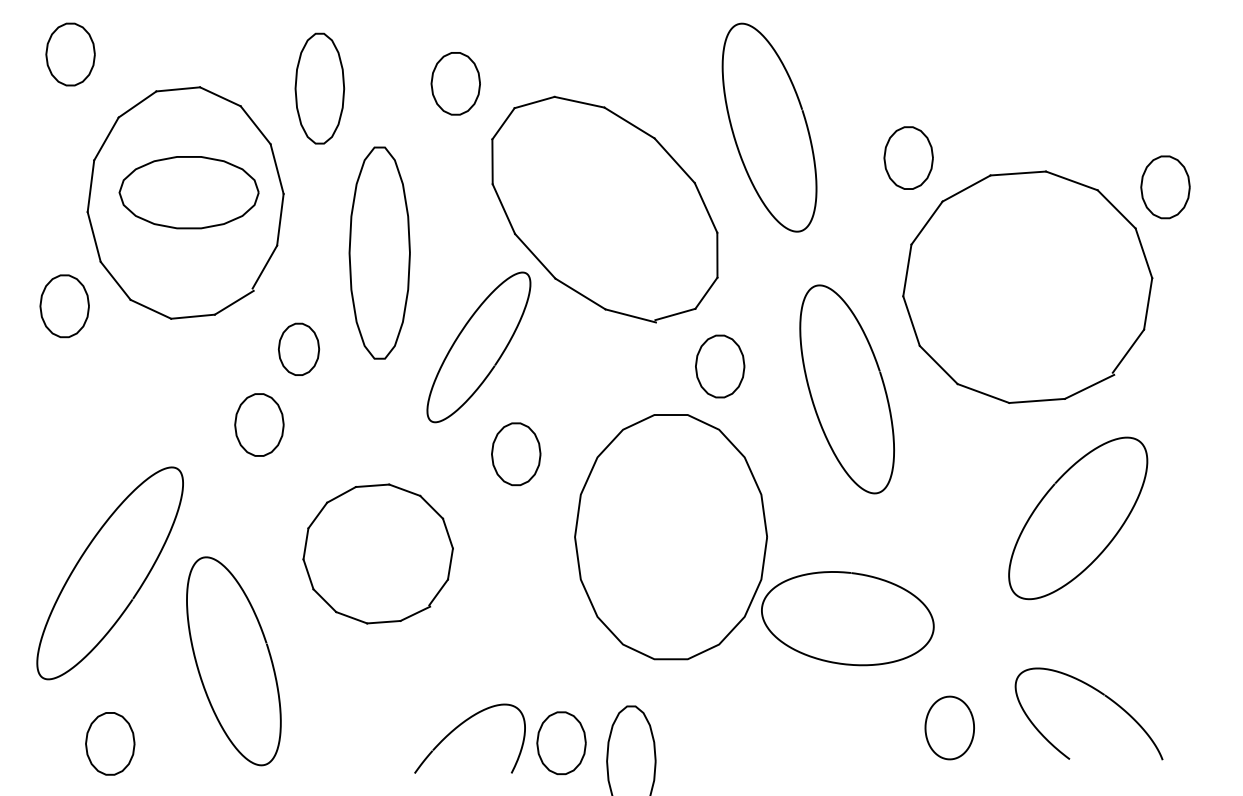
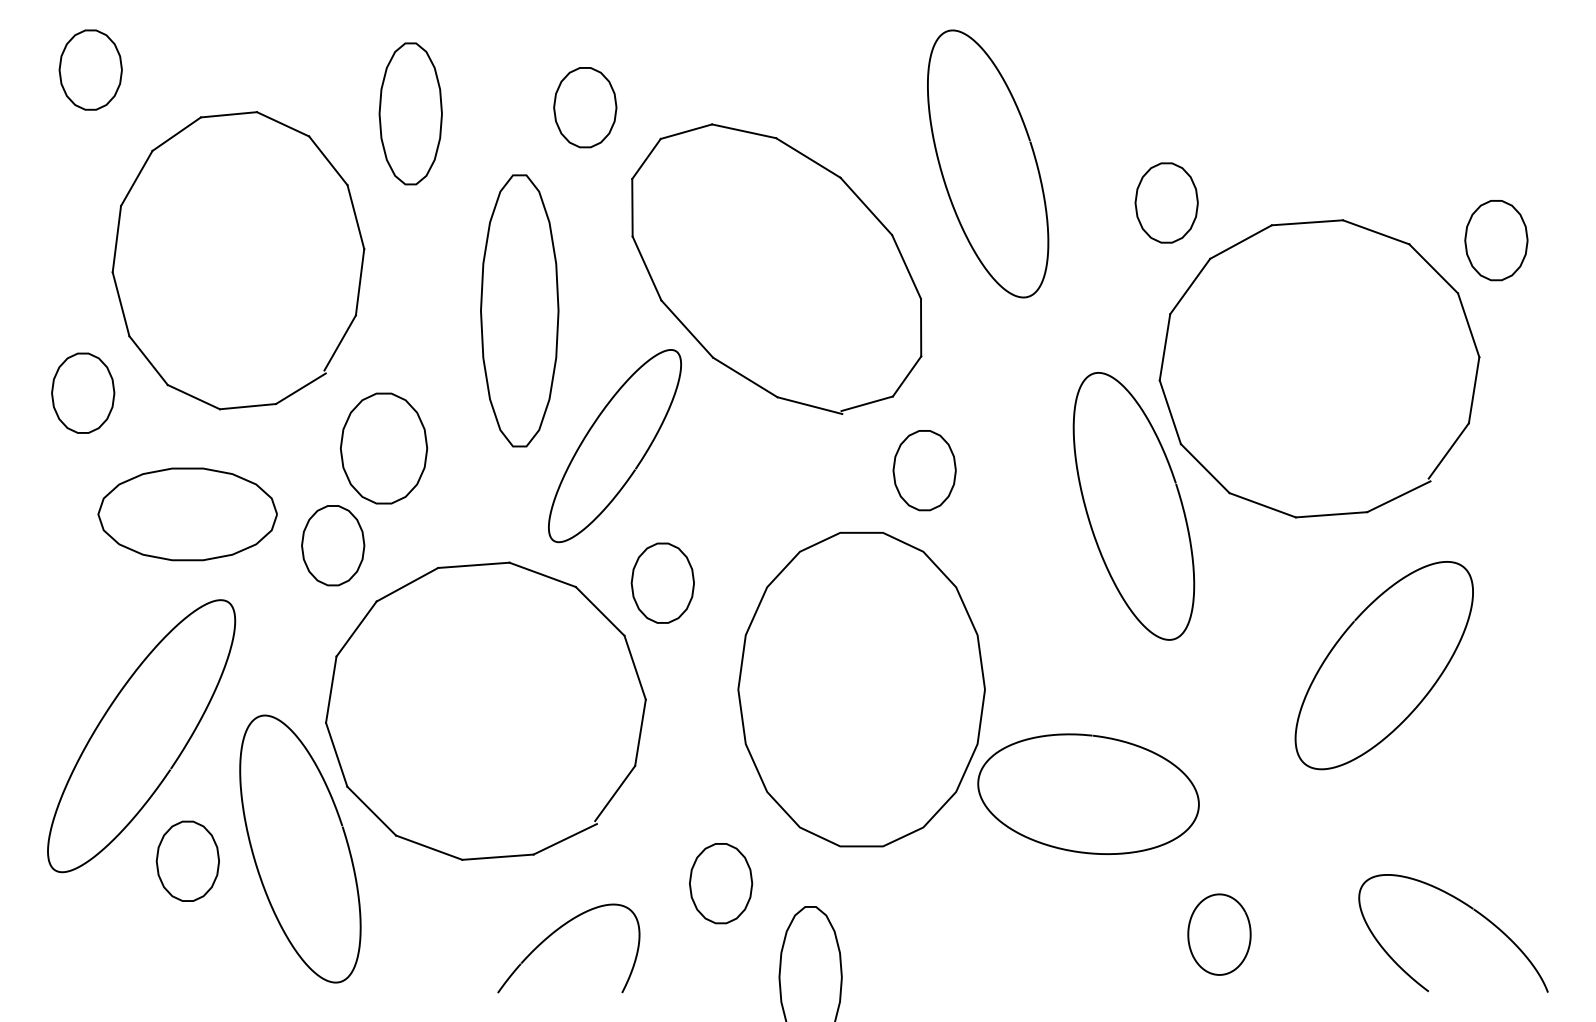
part: (188, 192) -> (186, 514), moved
part: (379, 252) -> (519, 310), moved
part: (298, 349) -> (383, 448), size x1.67
curve: (812, 396) -> (1089, 515), moved
part: (377, 553) -> (484, 710), size x1.67
part: (1101, 694) -> (1469, 908), moved
part: (458, 727) -> (554, 934), moved
part: (110, 743) -> (188, 860), moved
part: (561, 743) -> (720, 883), moved

